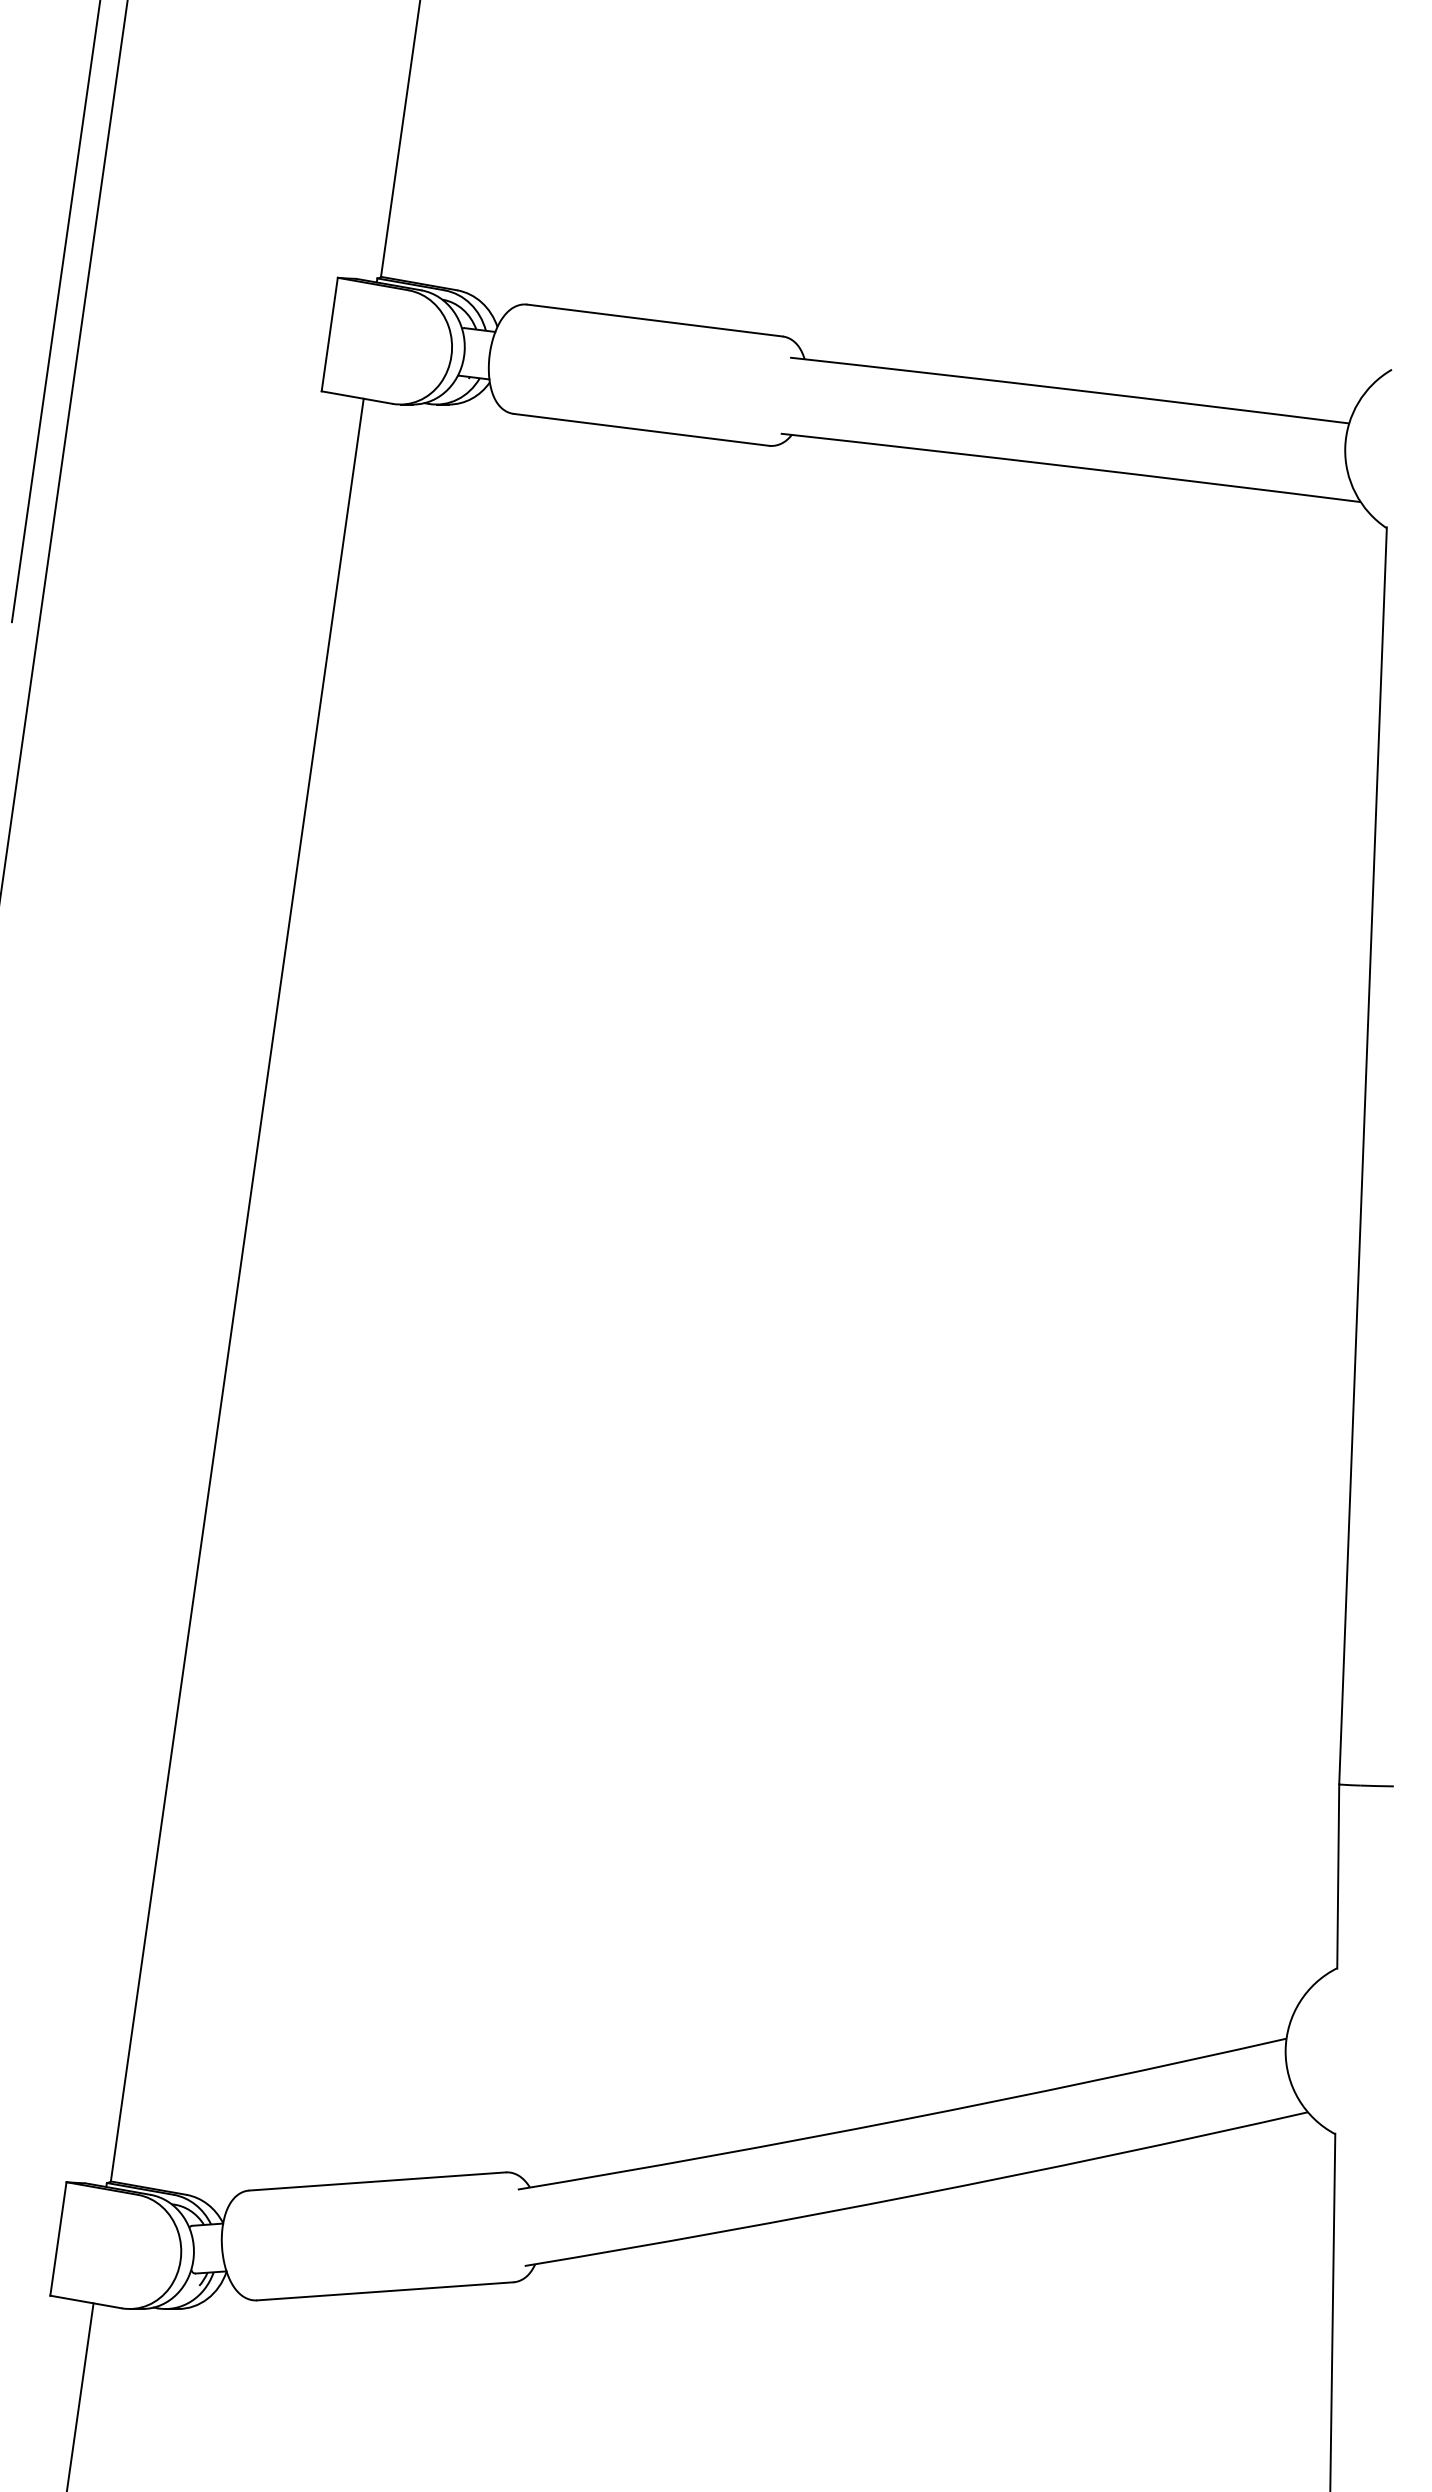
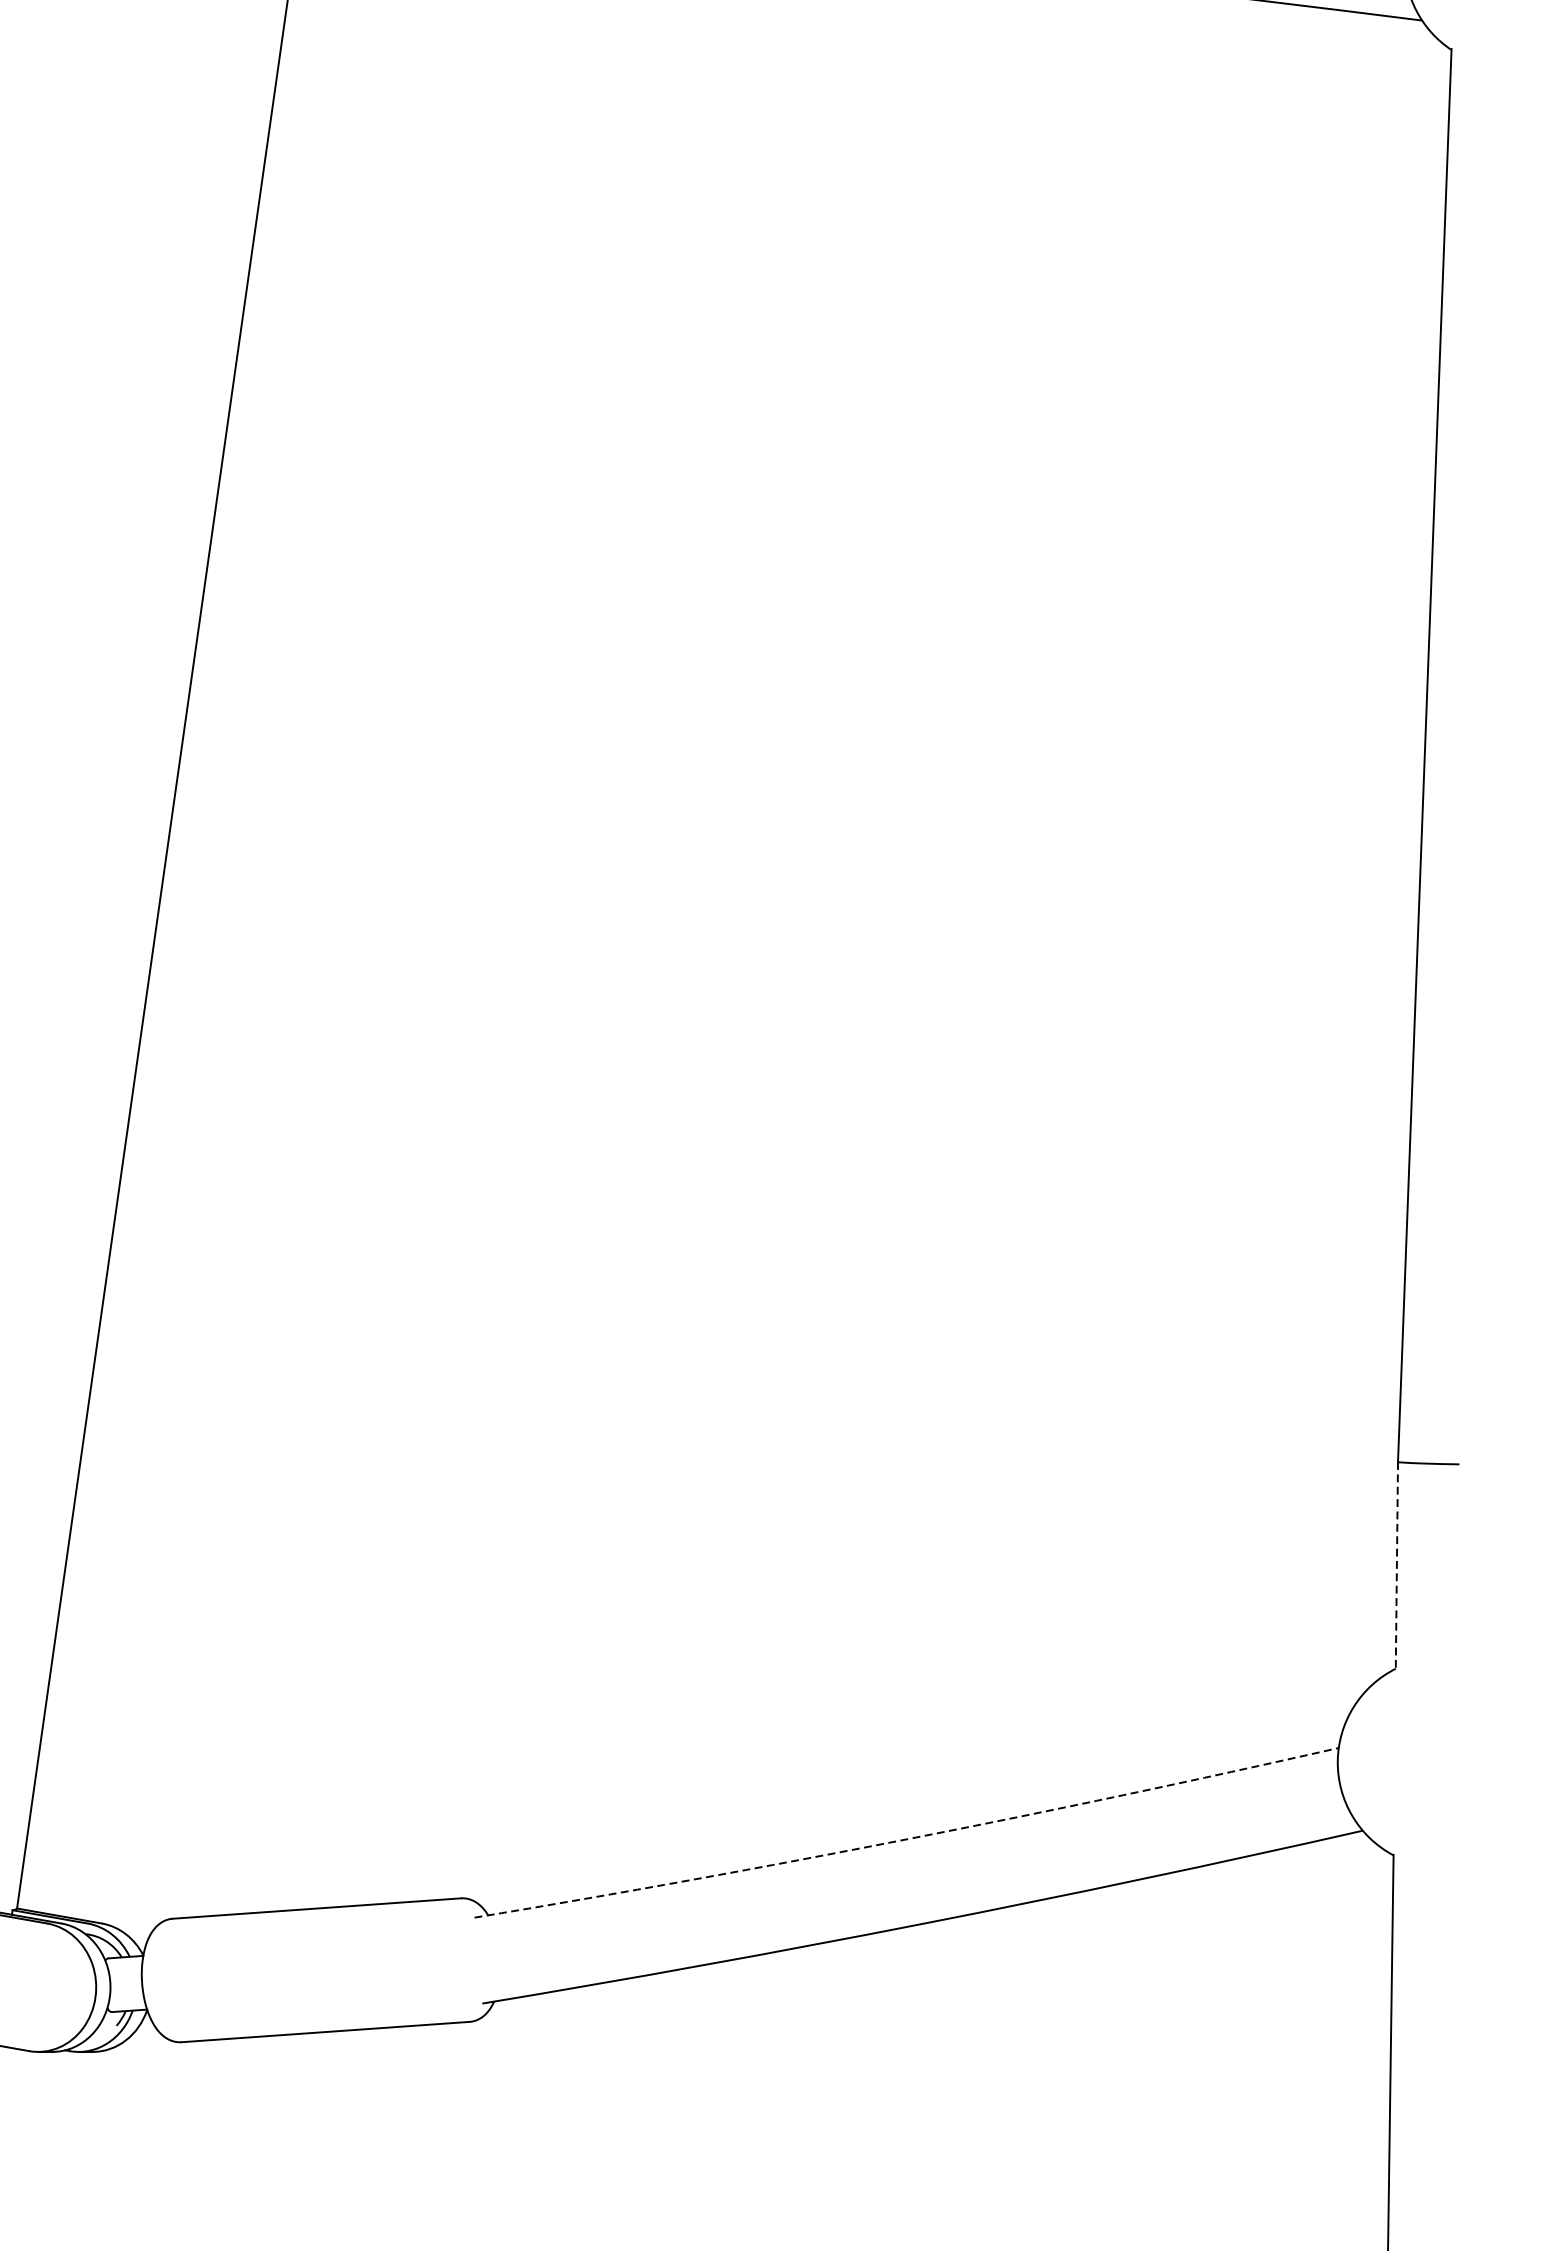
line: (1338, 1876) -> (1397, 1565), solid -> dashed
line: (903, 2119) -> (908, 1838), solid -> dashed

